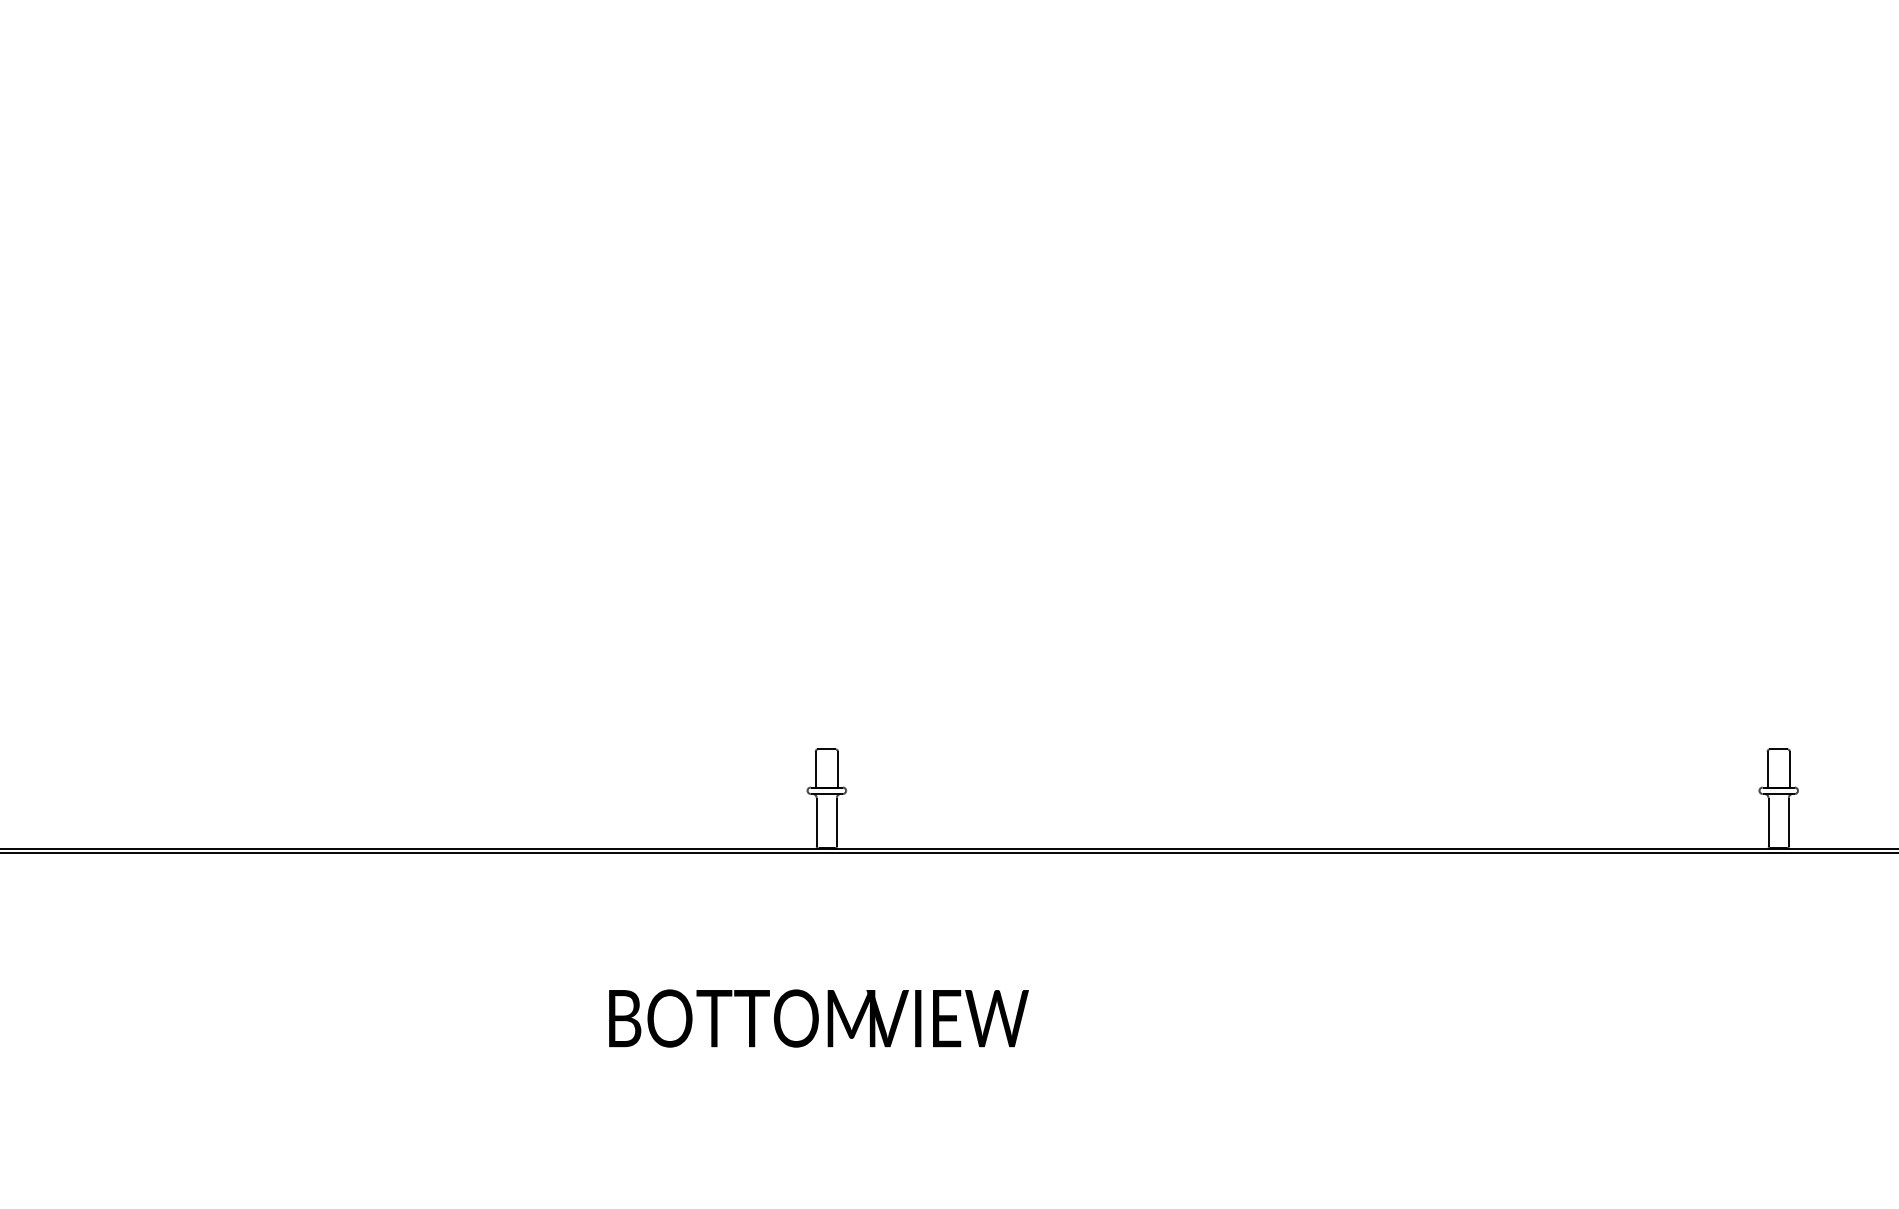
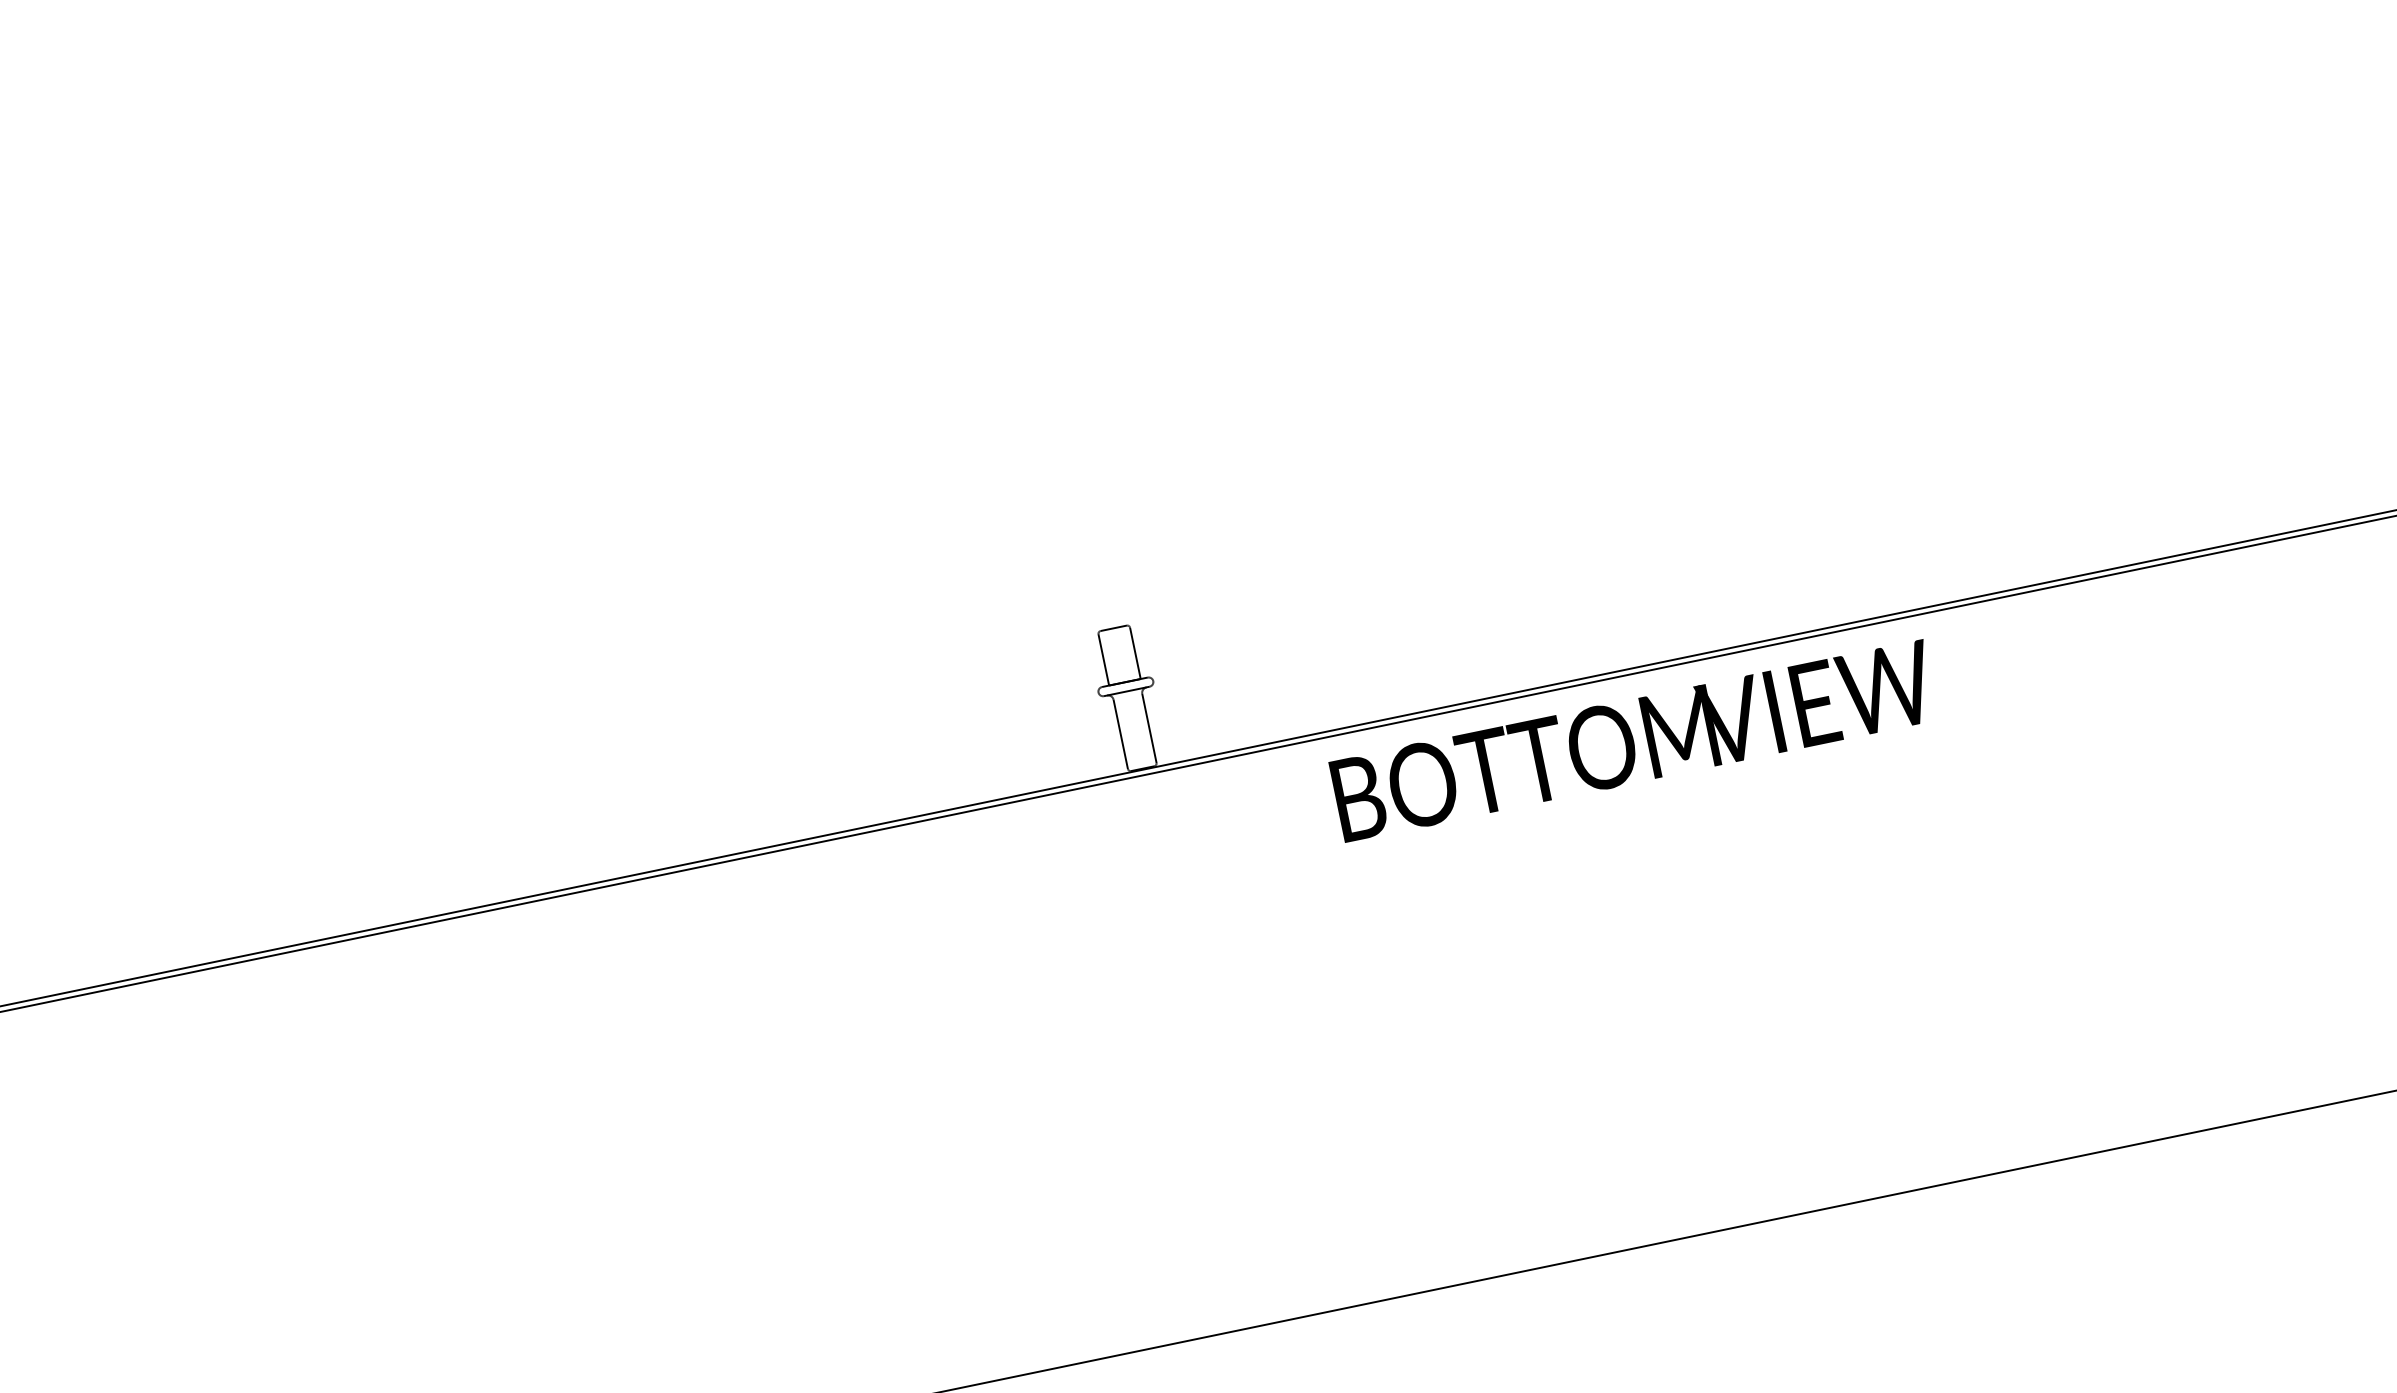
text: (818, 1018) -> (1633, 741), moved

